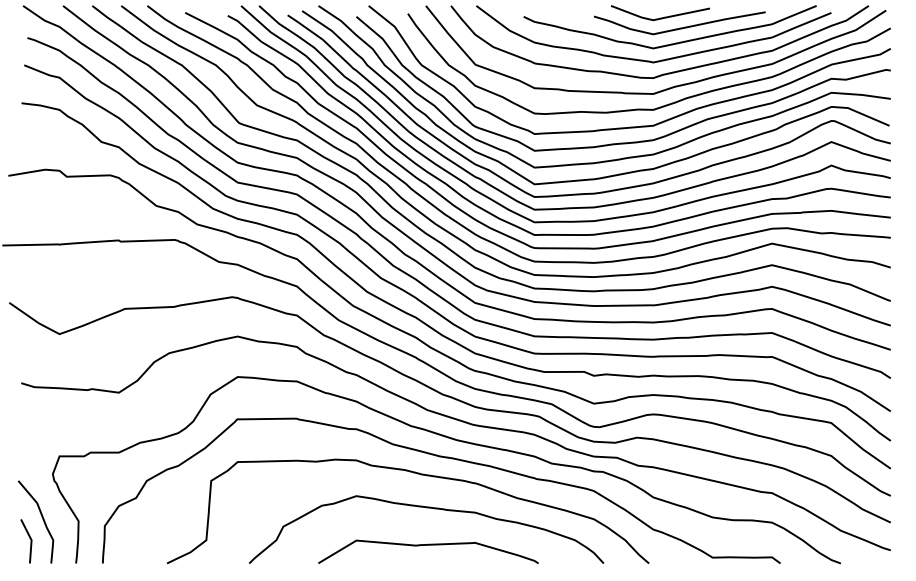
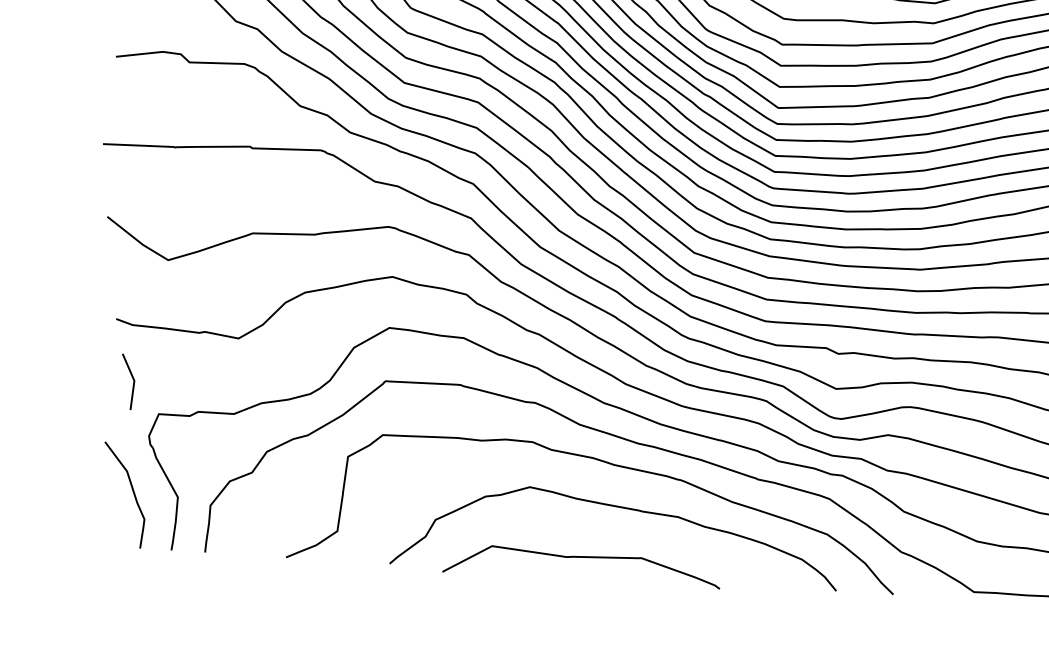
line: (30, 541) -> (132, 382), moved
curve: (428, 545) -> (582, 557), moved

